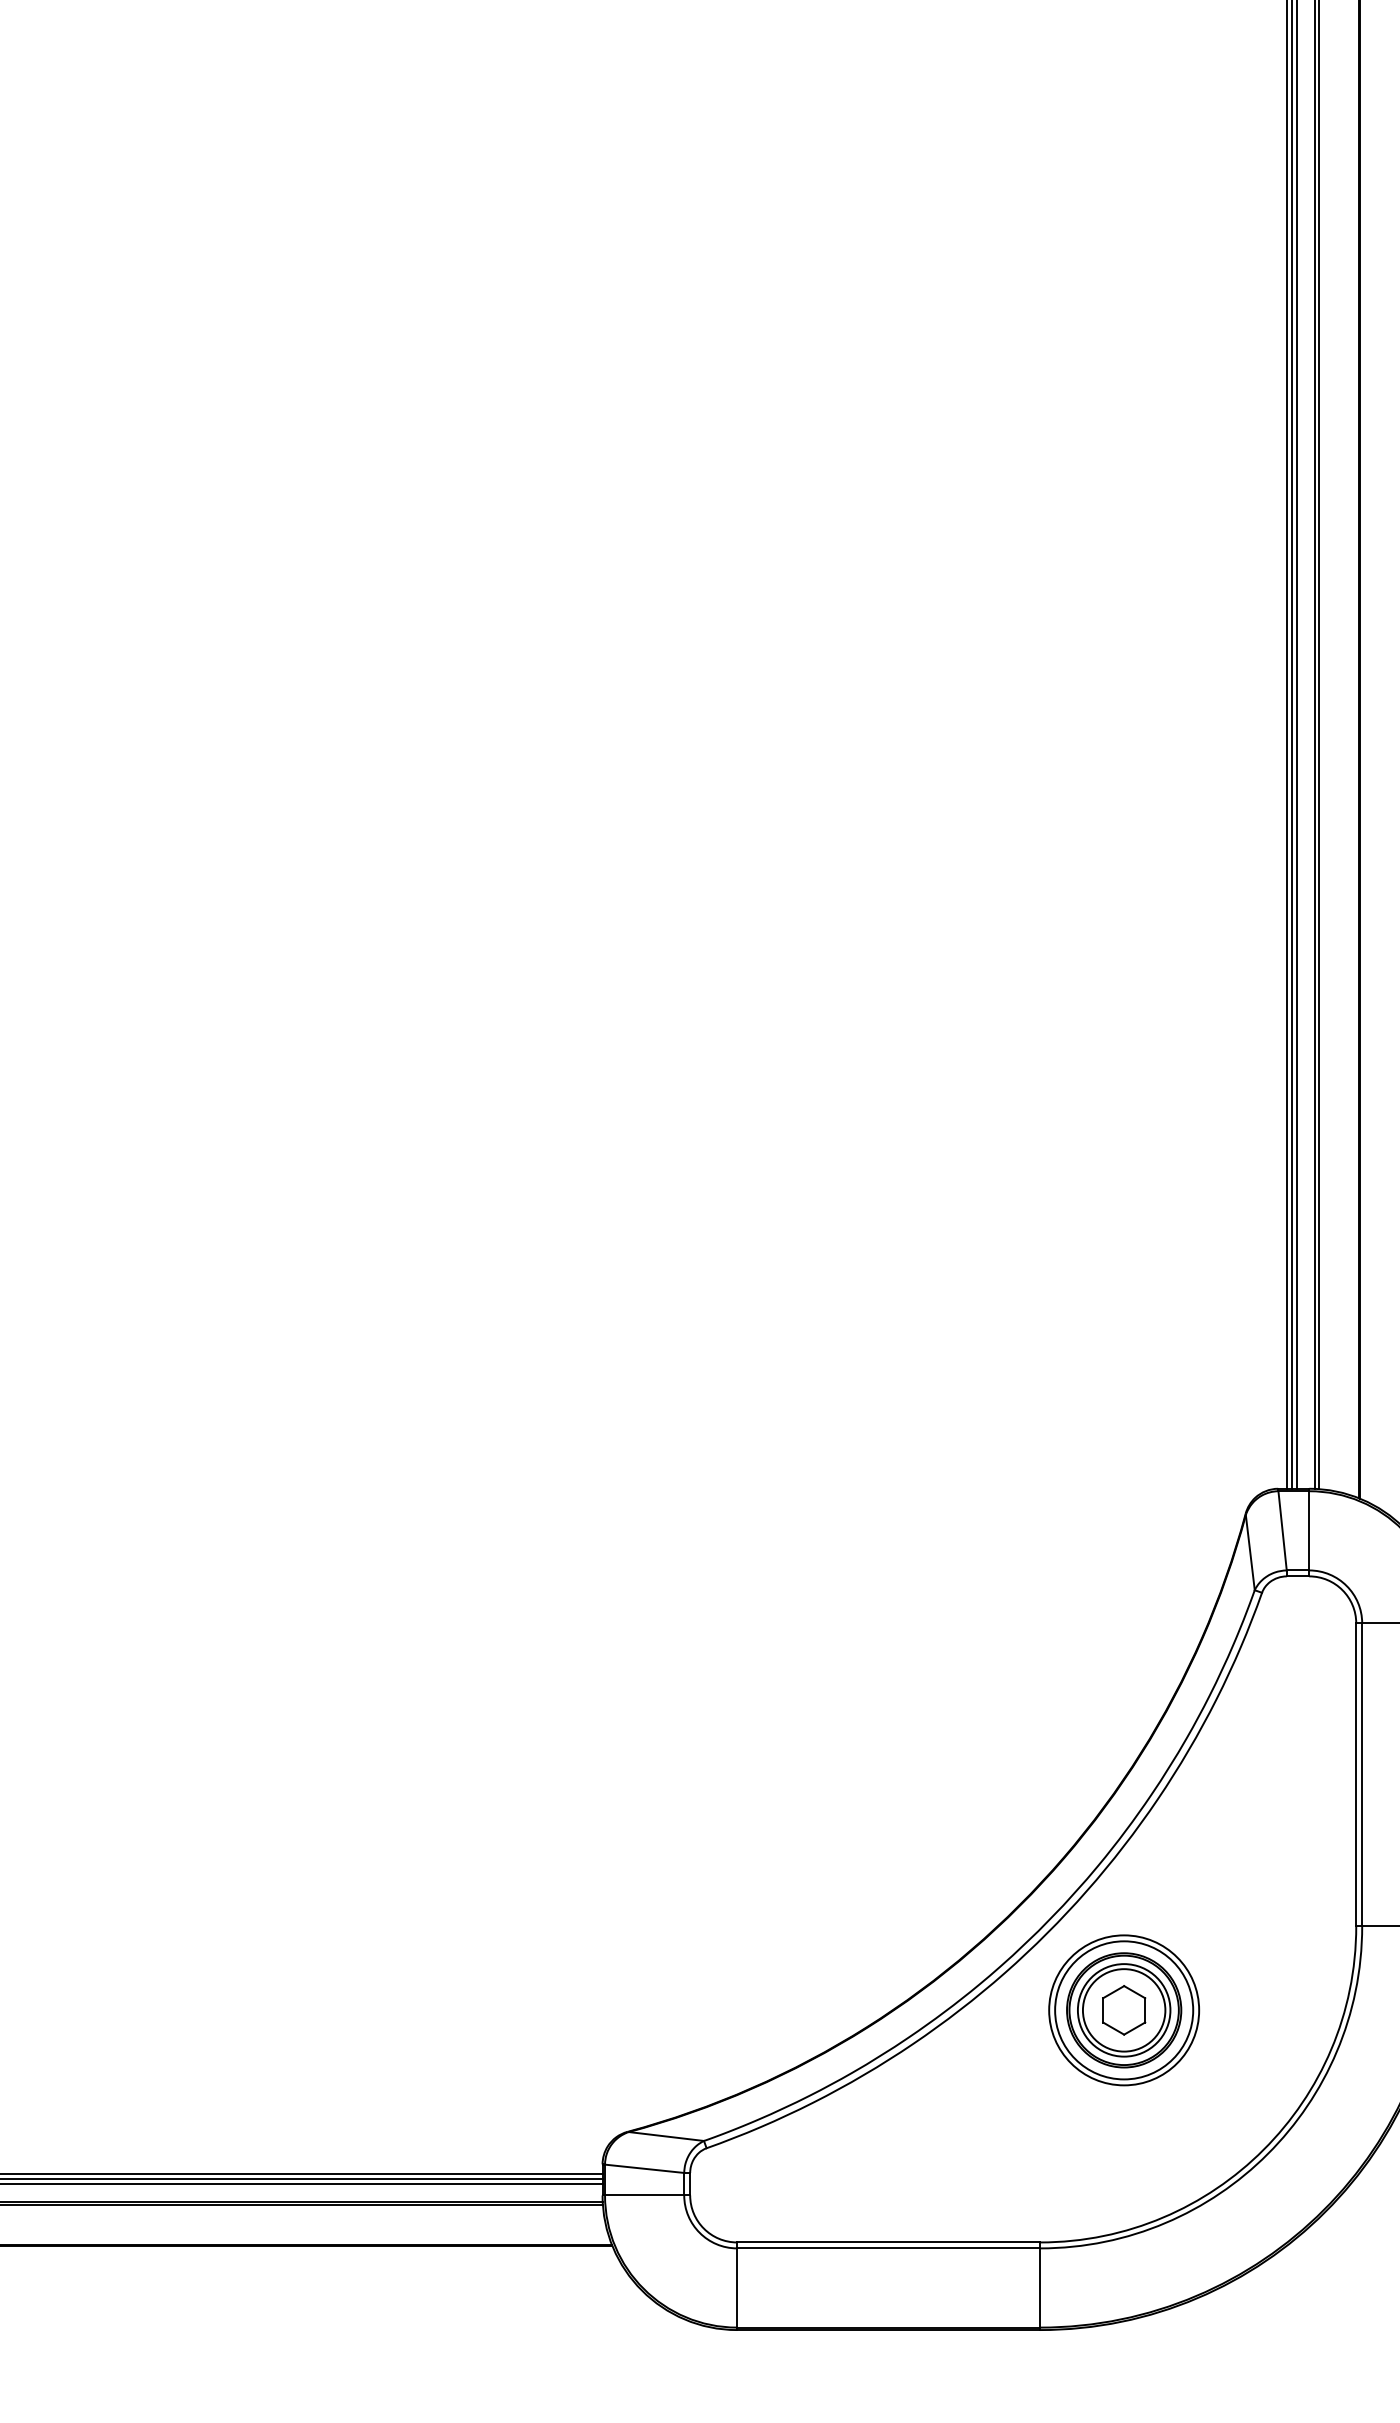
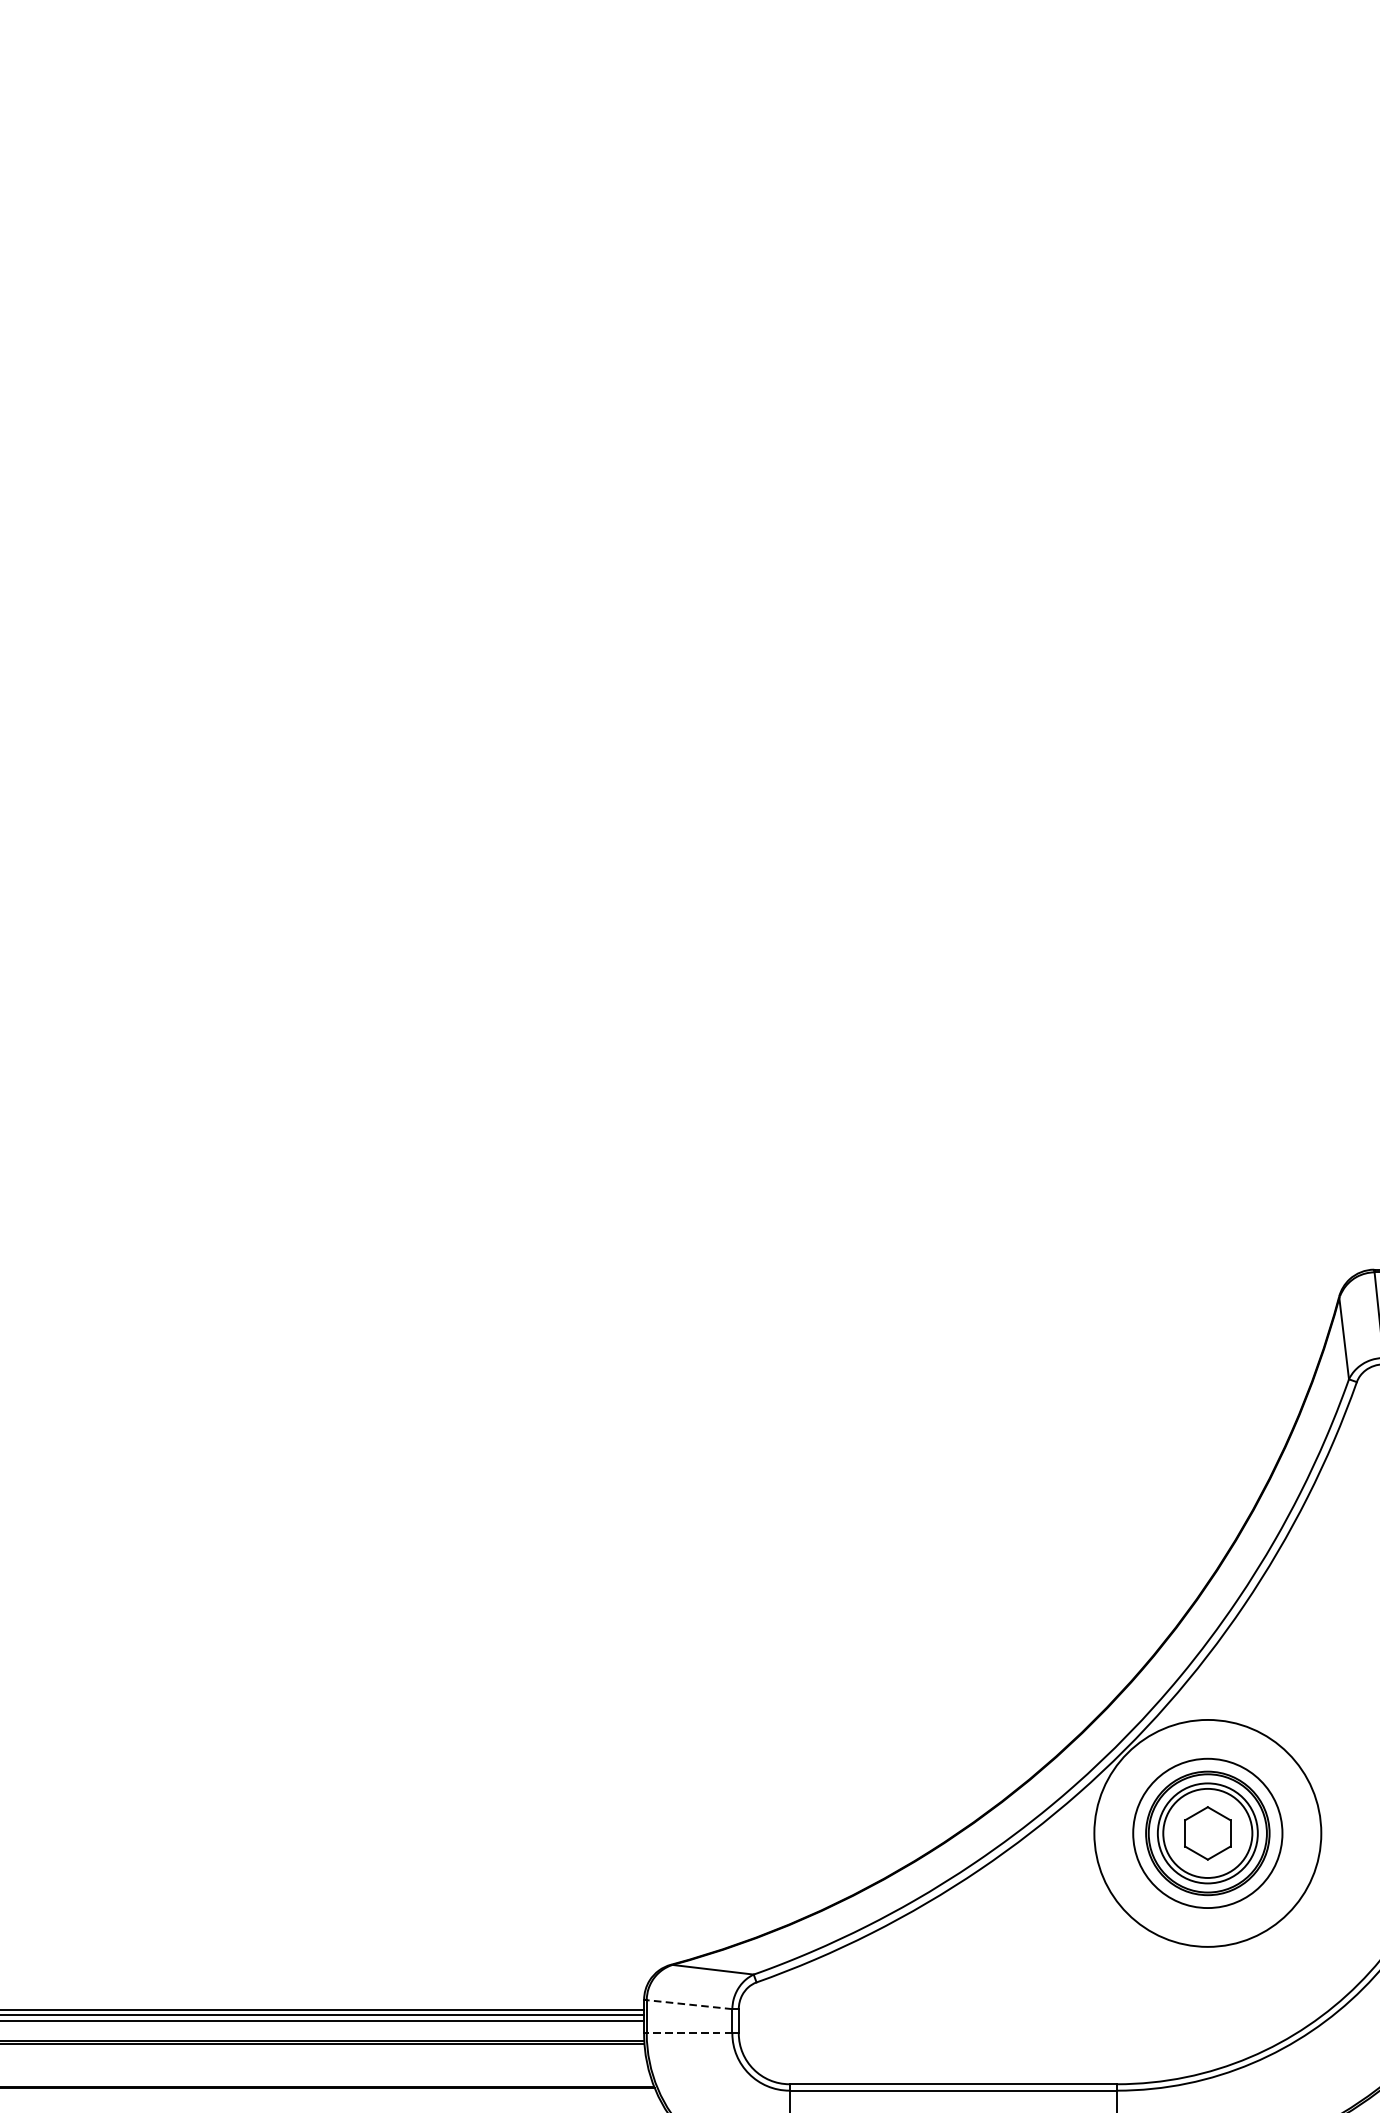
circle: (1124, 2010) -> (1208, 1833), size x1.4
line: (644, 2168) -> (689, 2004), solid -> dashed
line: (644, 2195) -> (689, 2033), solid -> dashed

